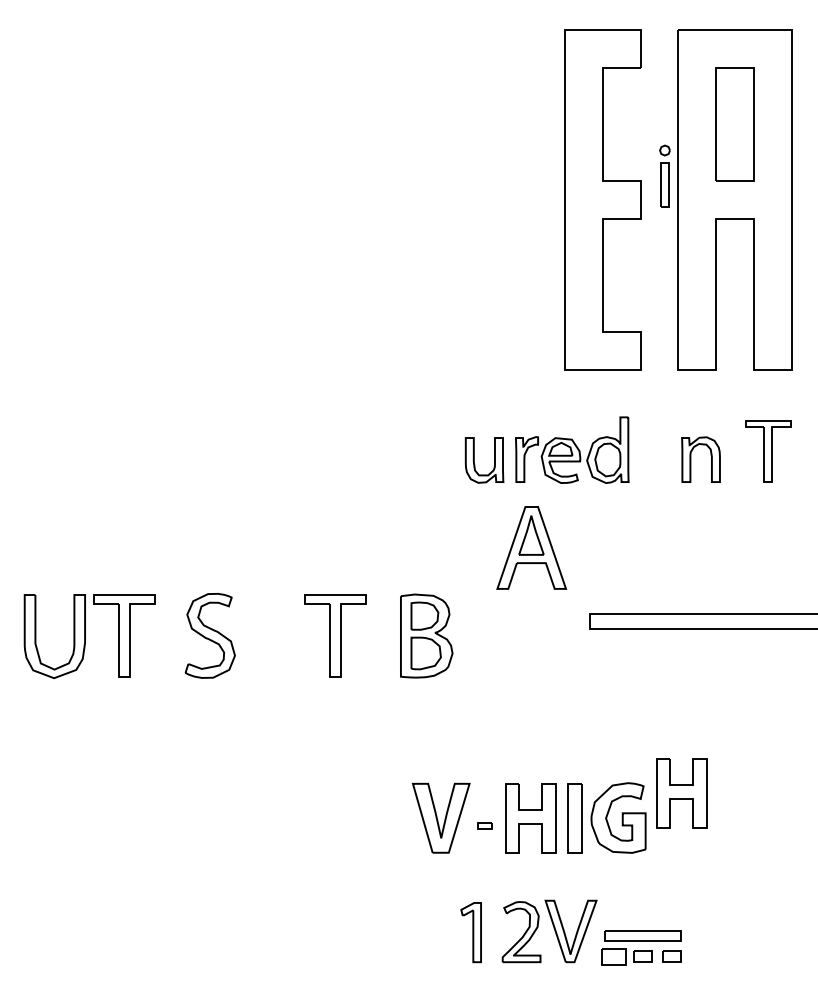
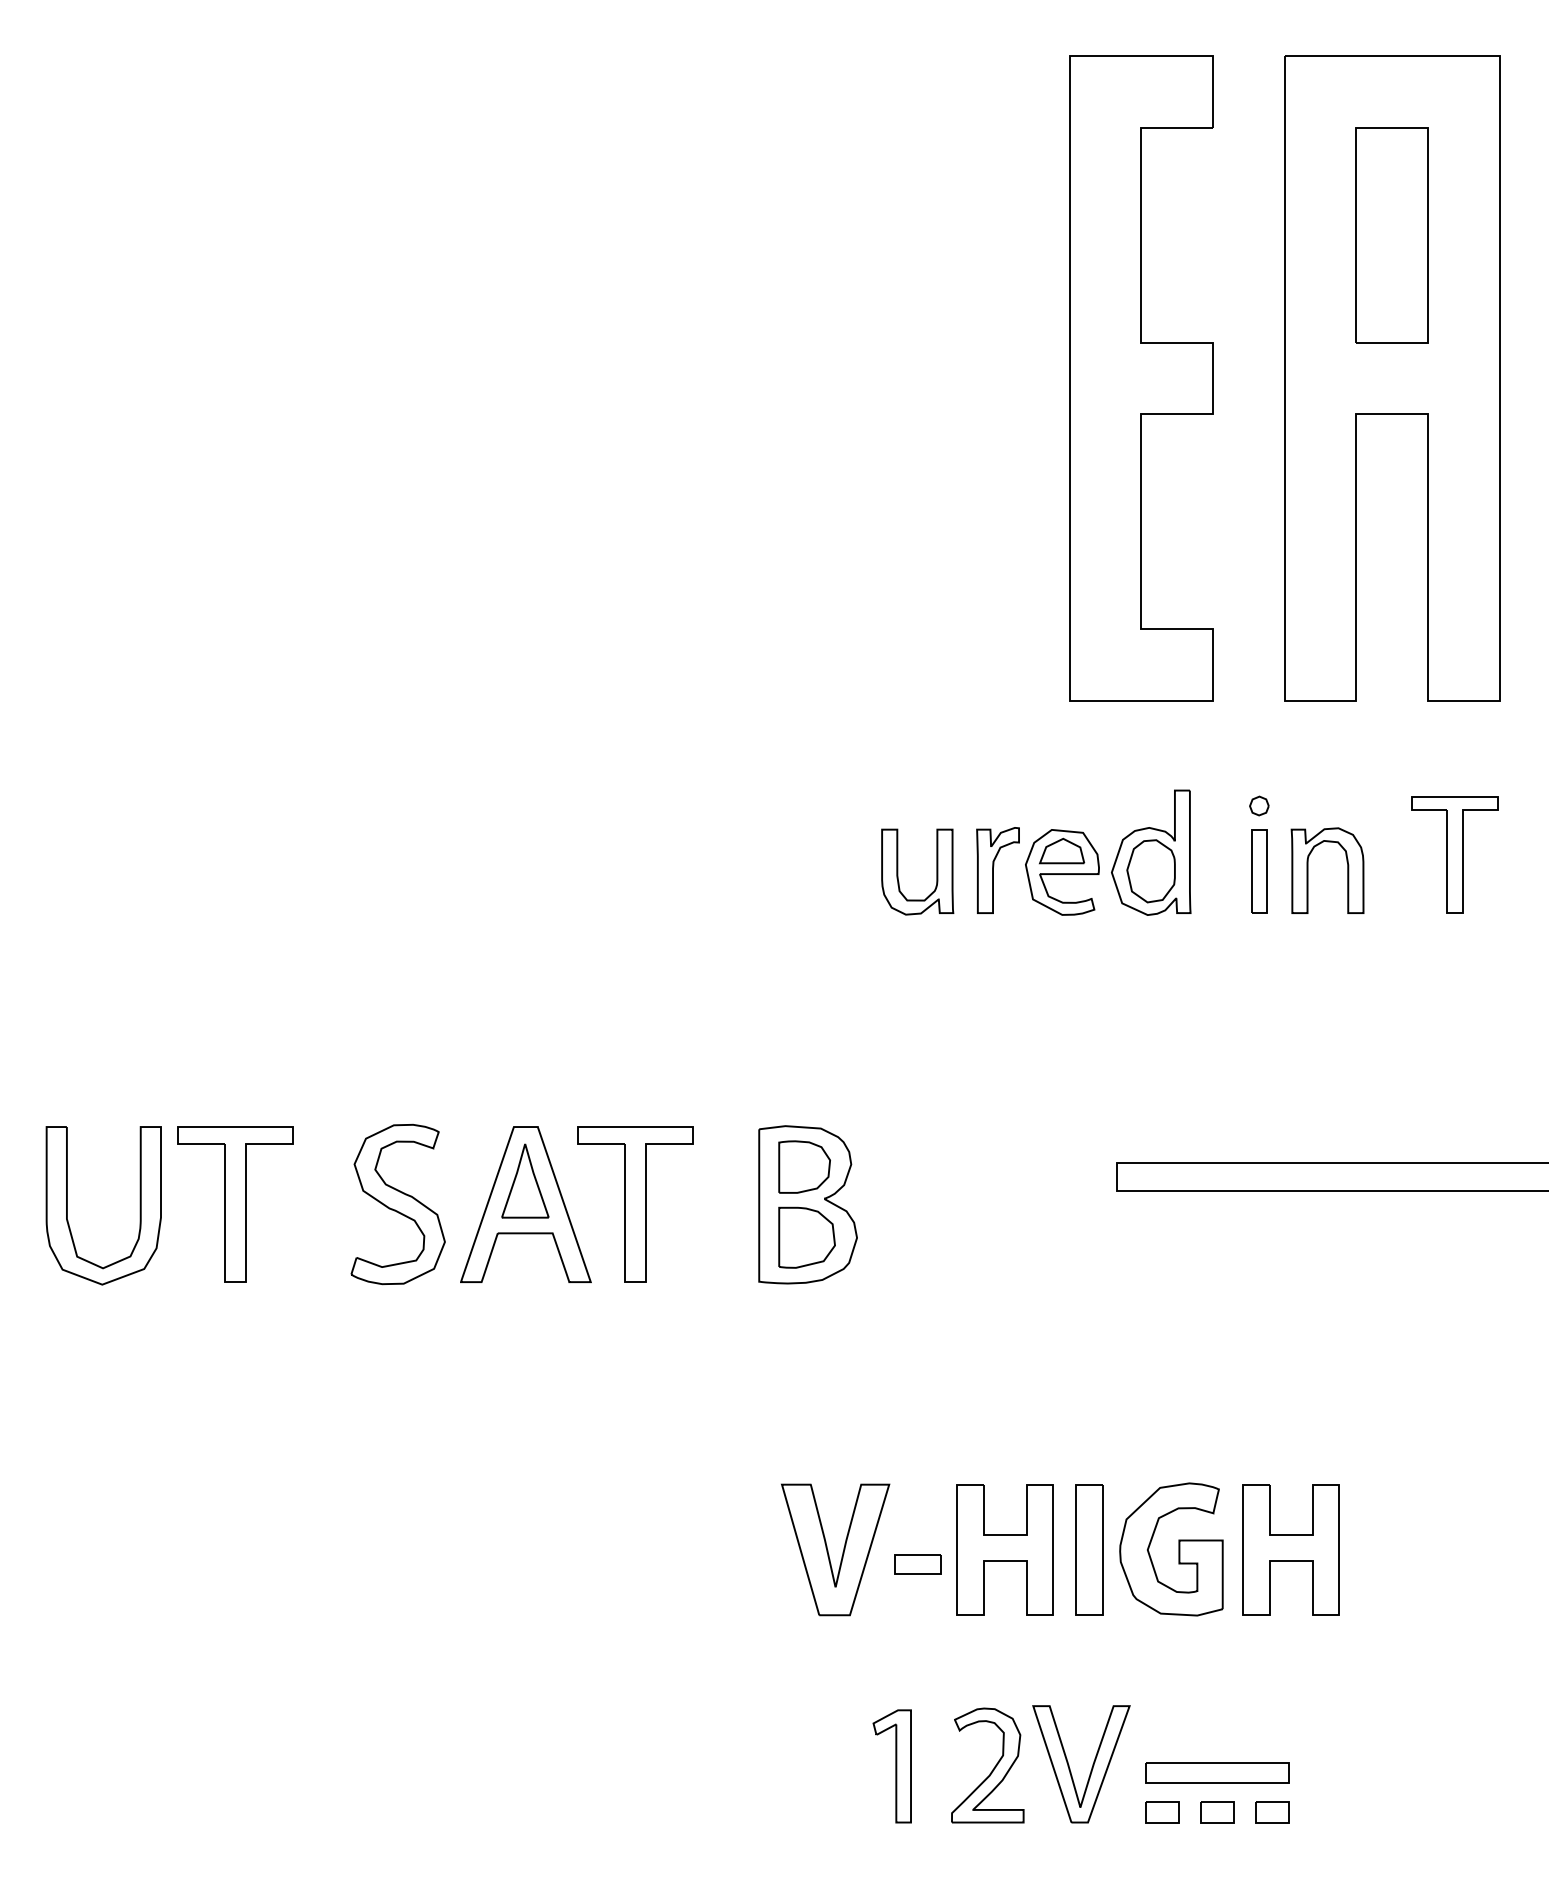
part: (664, 175) -> (1258, 853), moved
part: (531, 547) -> (525, 1203), moved
part: (681, 793) -> (1290, 1550), moved
part: (484, 825) -> (917, 1563), size x1.67
part: (613, 956) -> (1161, 1811), size x0.71

